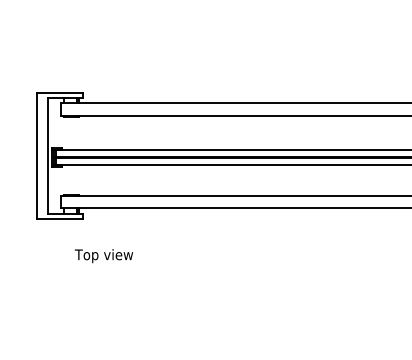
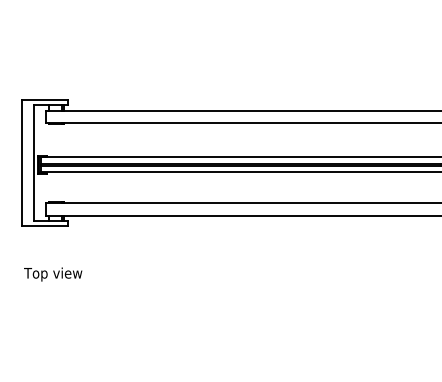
text: (104, 256) -> (53, 274), moved

